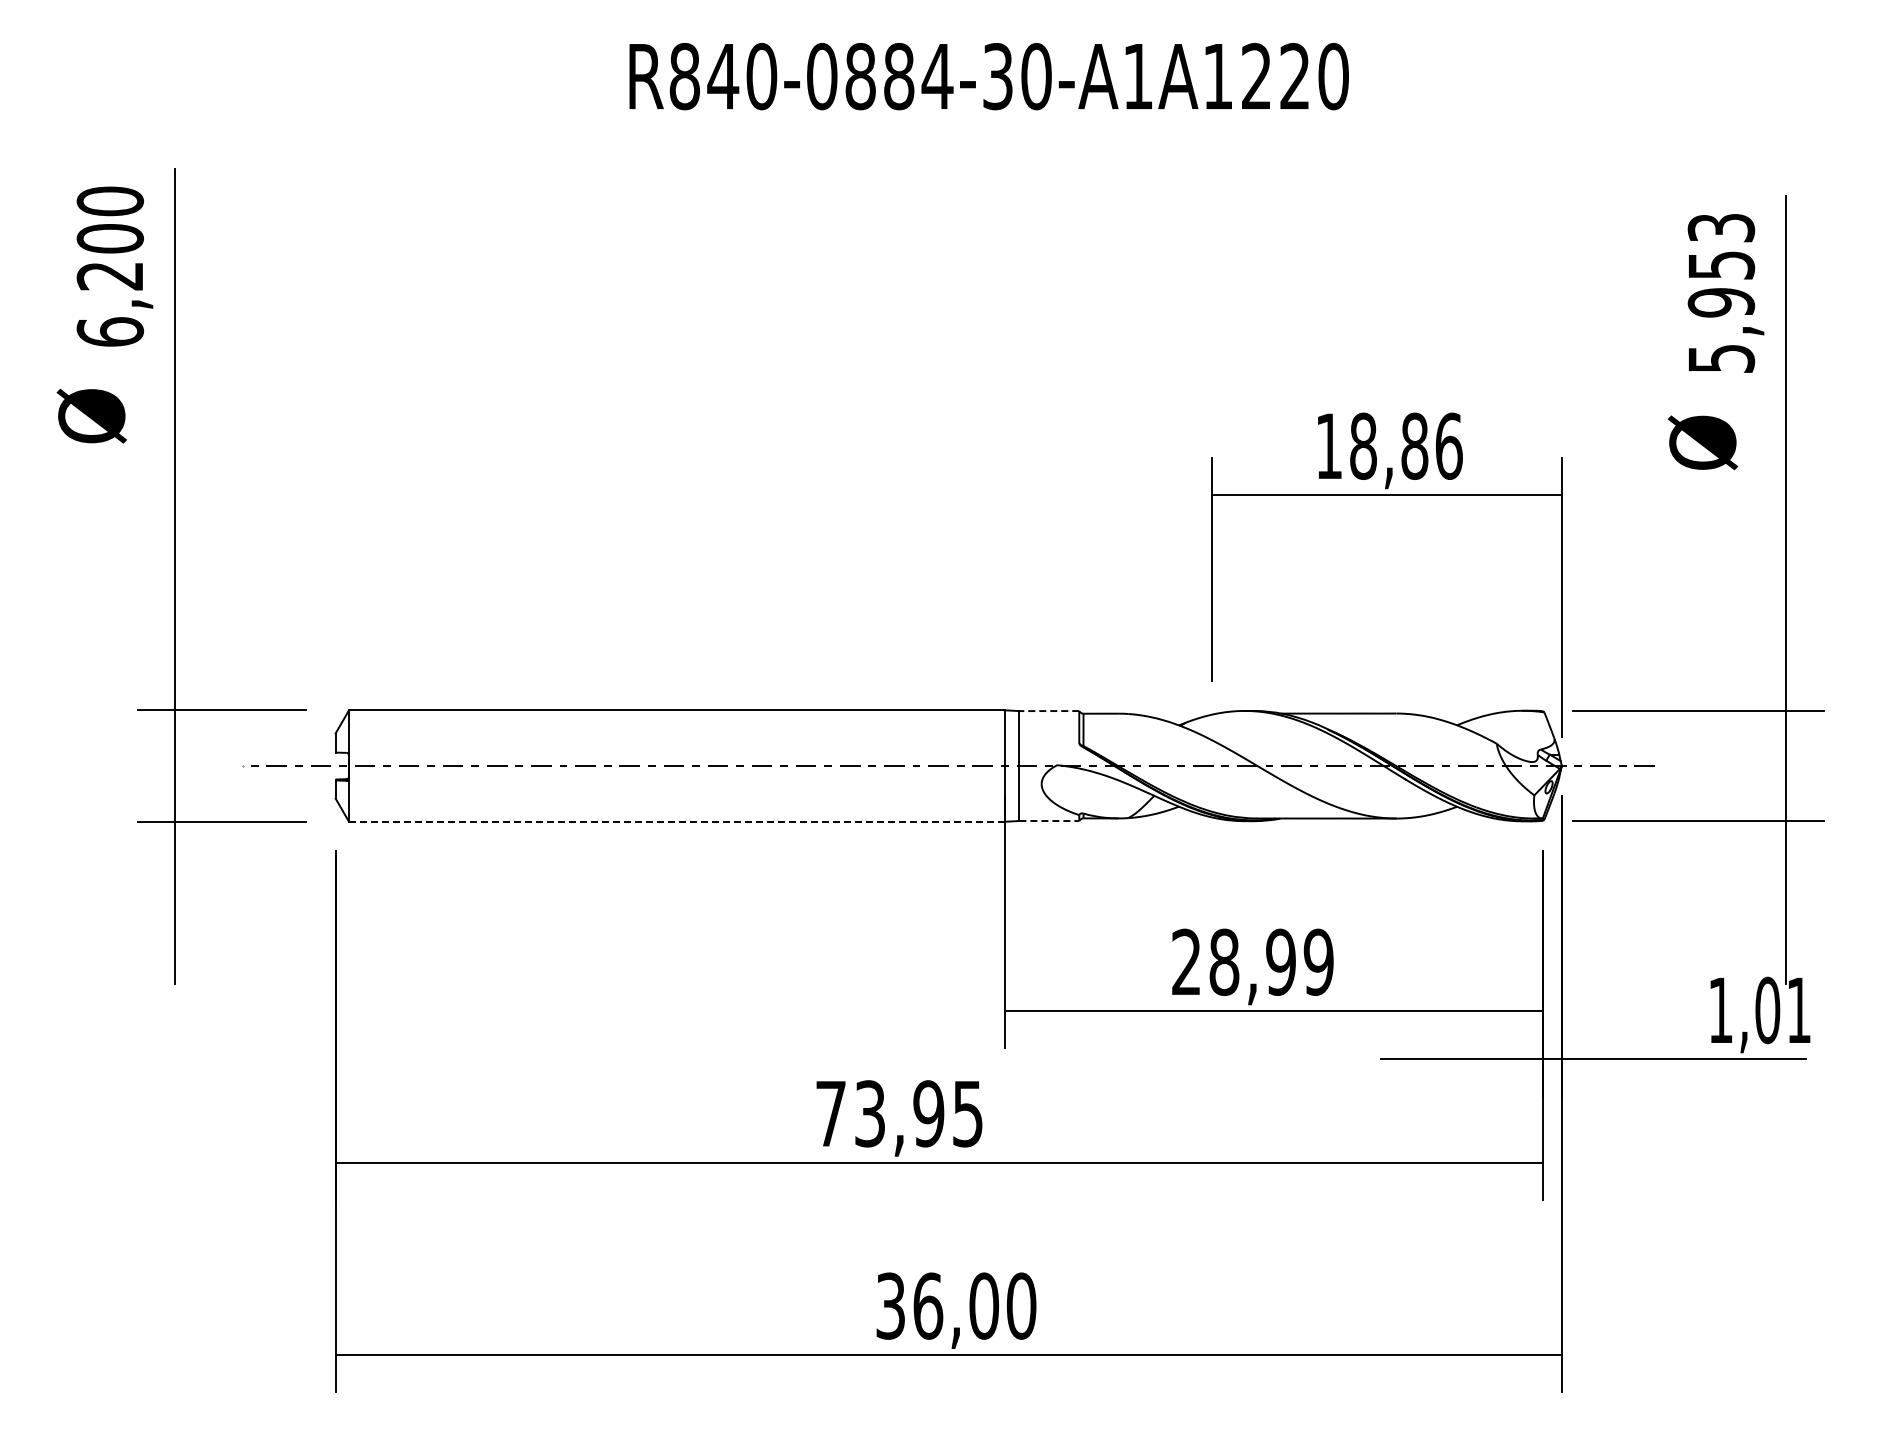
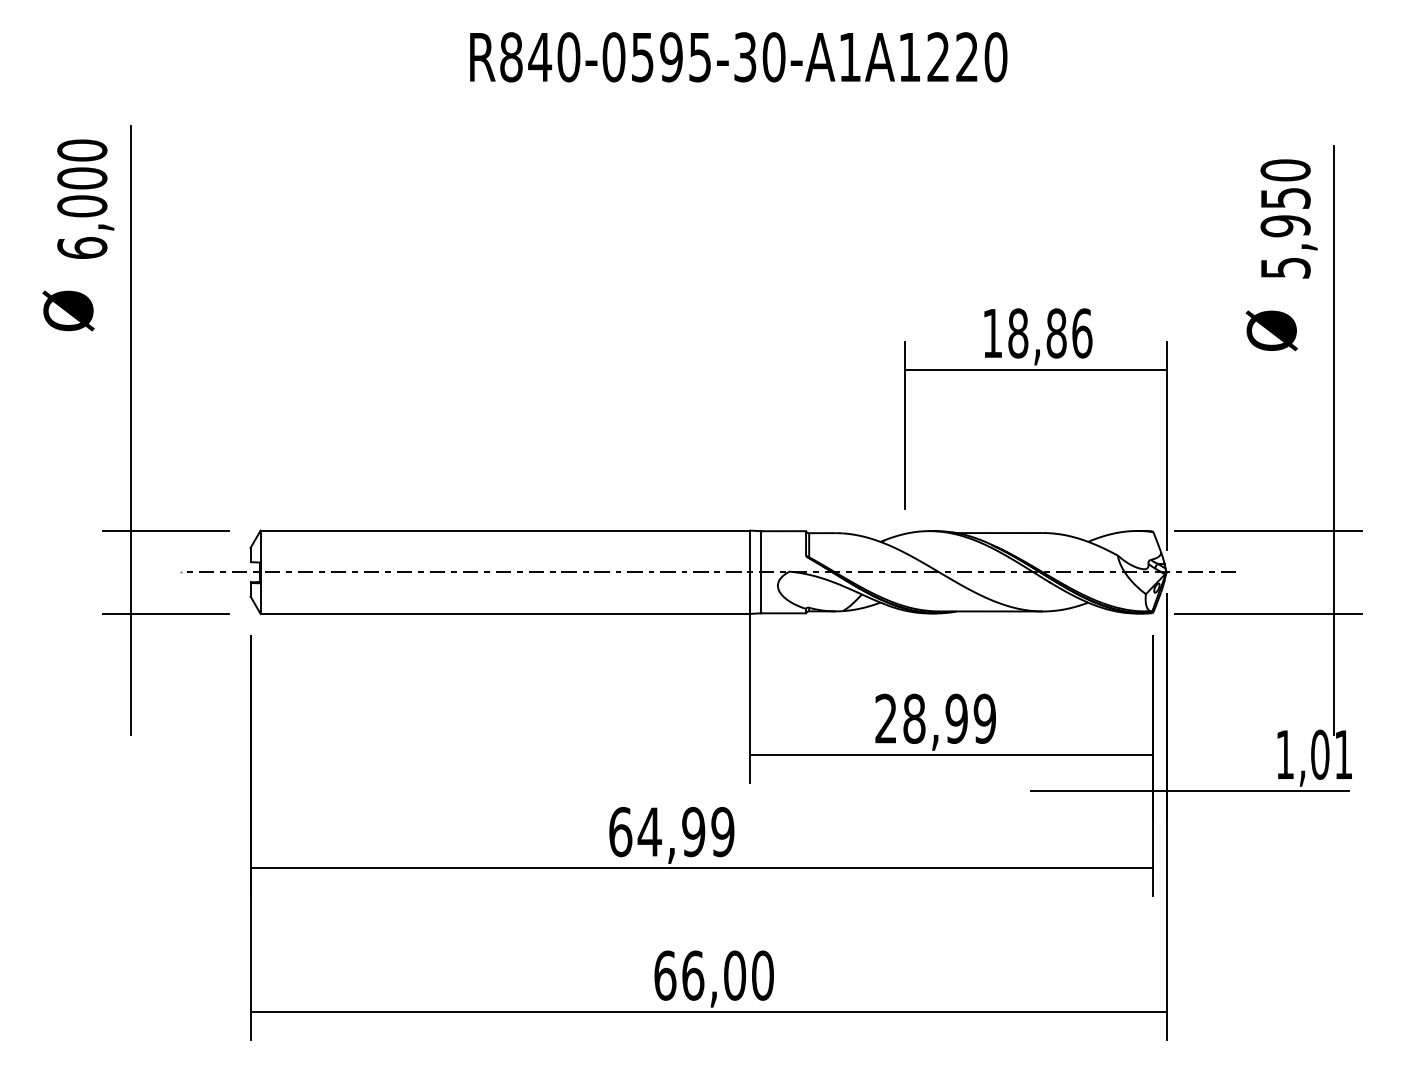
text: (899, 76) -> (671, 57), R840-0884-30-A1A1220 -> R840-0595-30-A1A1220
text: (1721, 227) -> (1285, 170), 5,953 -> 5,950
text: (109, 275) -> (81, 205), 6,200 -> 6,000
line: (1049, 711) -> (783, 531), dashed -> solid
line: (676, 821) -> (505, 613), dashed -> solid
line: (1049, 821) -> (783, 613), dashed -> solid
text: (899, 1113) -> (671, 831), 73,95 -> 64,99
text: (890, 1305) -> (665, 975), 36,00 -> 66,00

